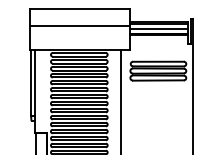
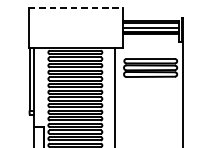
line: (79, 8) -> (75, 8), solid -> dashed
line: (79, 26) -> (75, 25), removed

